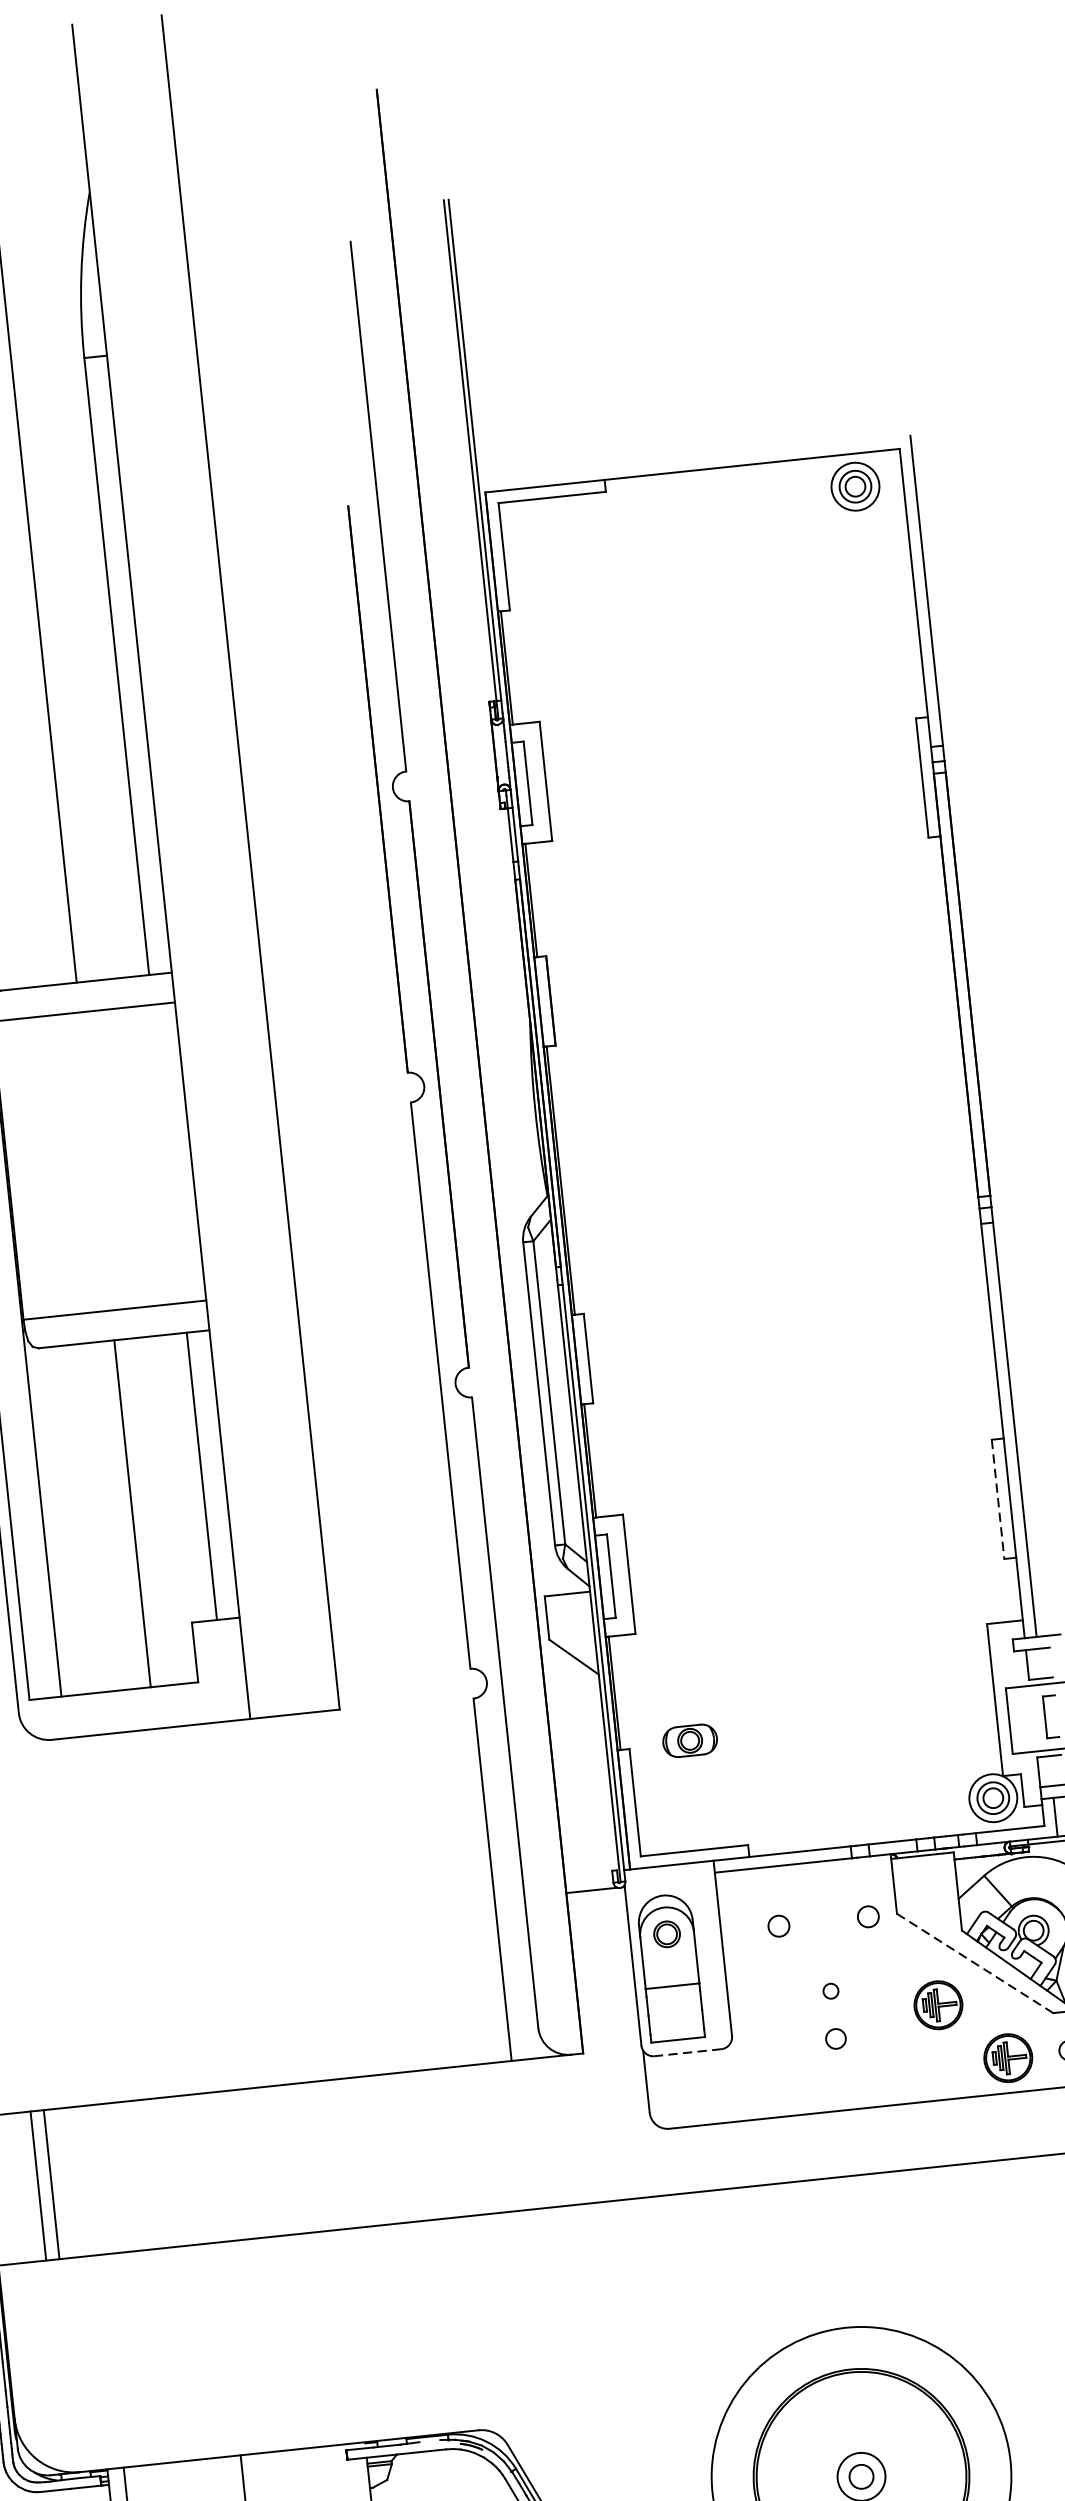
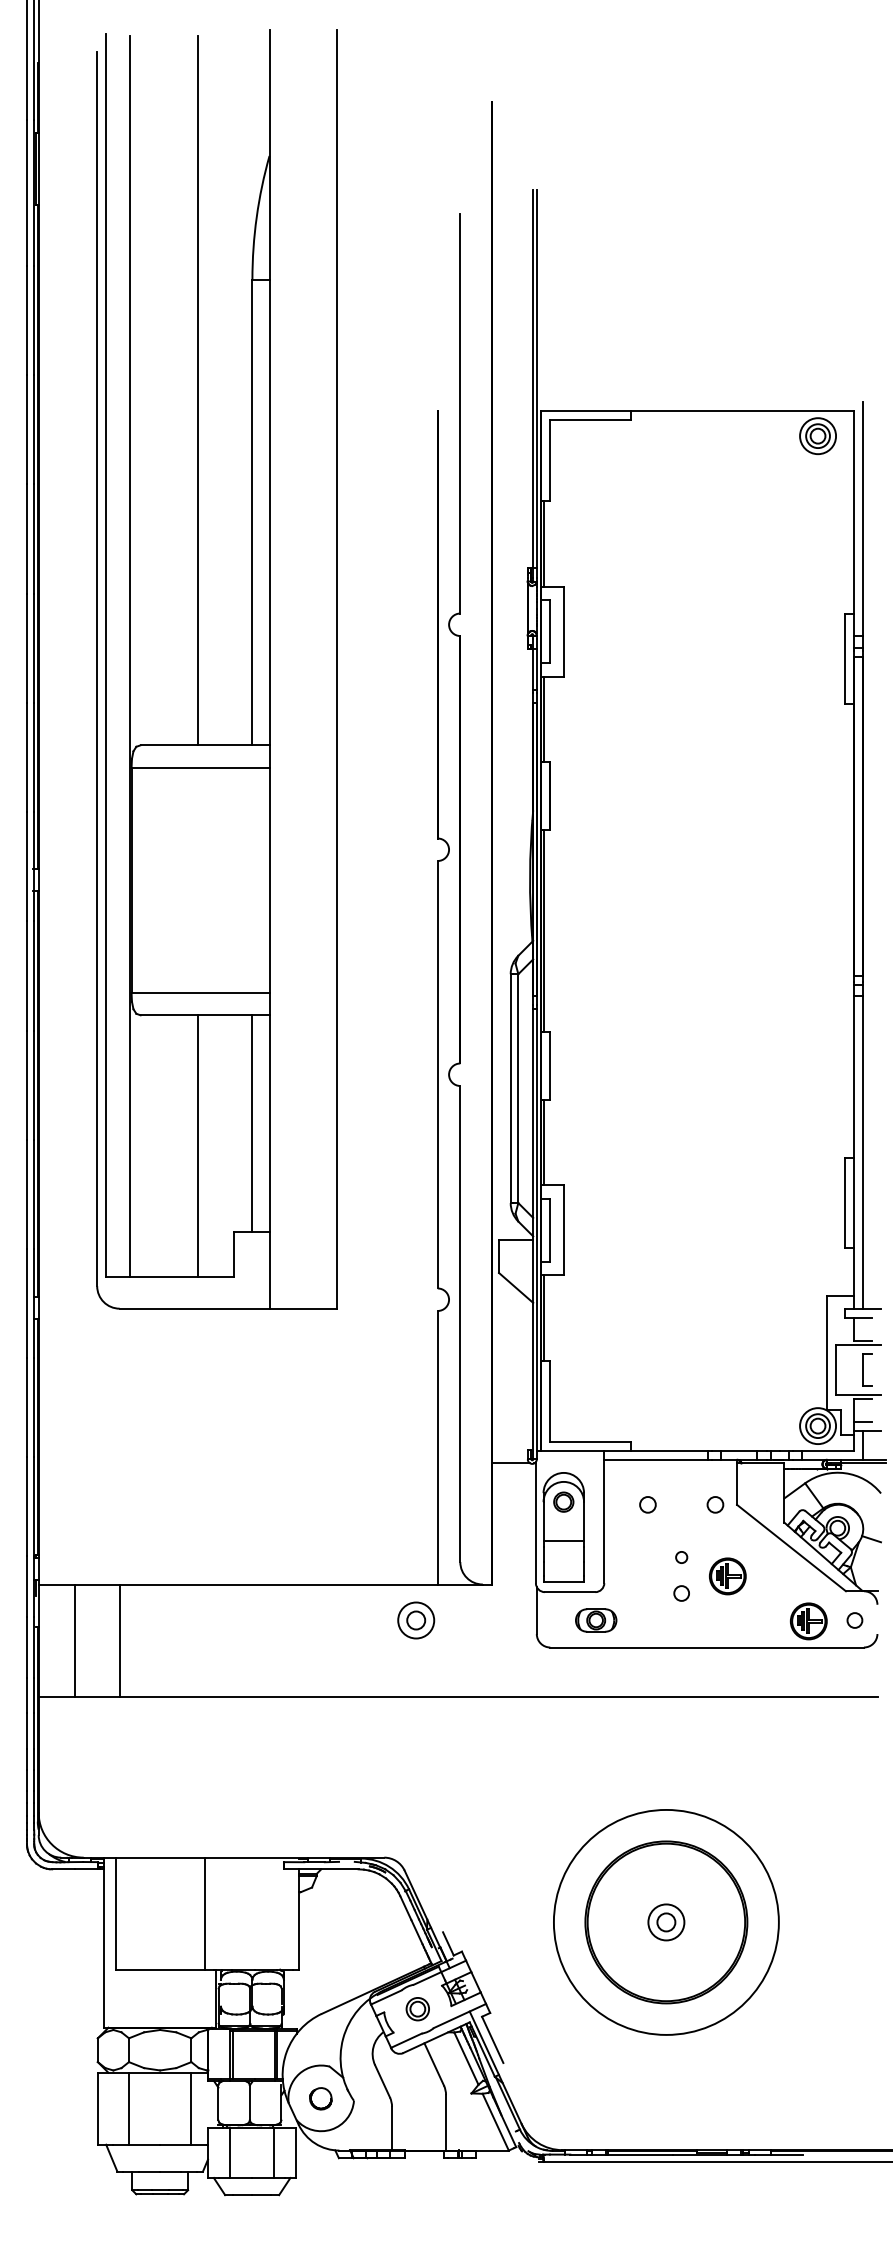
line: (998, 1499) -> (845, 1203), dashed -> solid
part: (690, 1740) -> (596, 1620), moved
line: (975, 1964) -> (791, 1548), dashed -> solid
part: (938, 2005) -> (727, 1576), moved
line: (687, 2053) -> (569, 1592), dashed -> solid
part: (488, 2111) -> (416, 1620), added
line: (51, 2184) -> (119, 1640), moved

